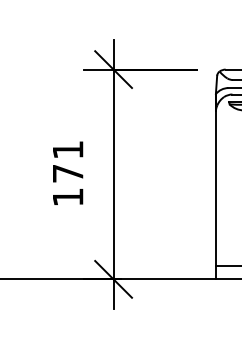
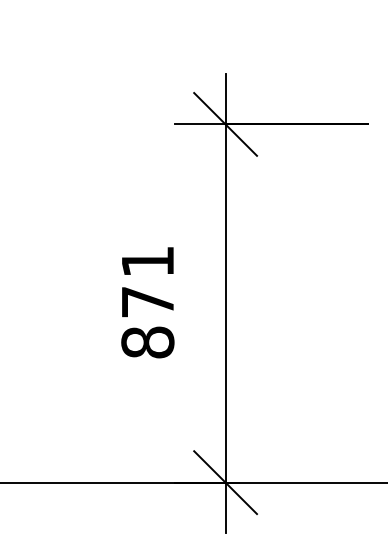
text: (67, 197) -> (146, 342), 171 -> 871

